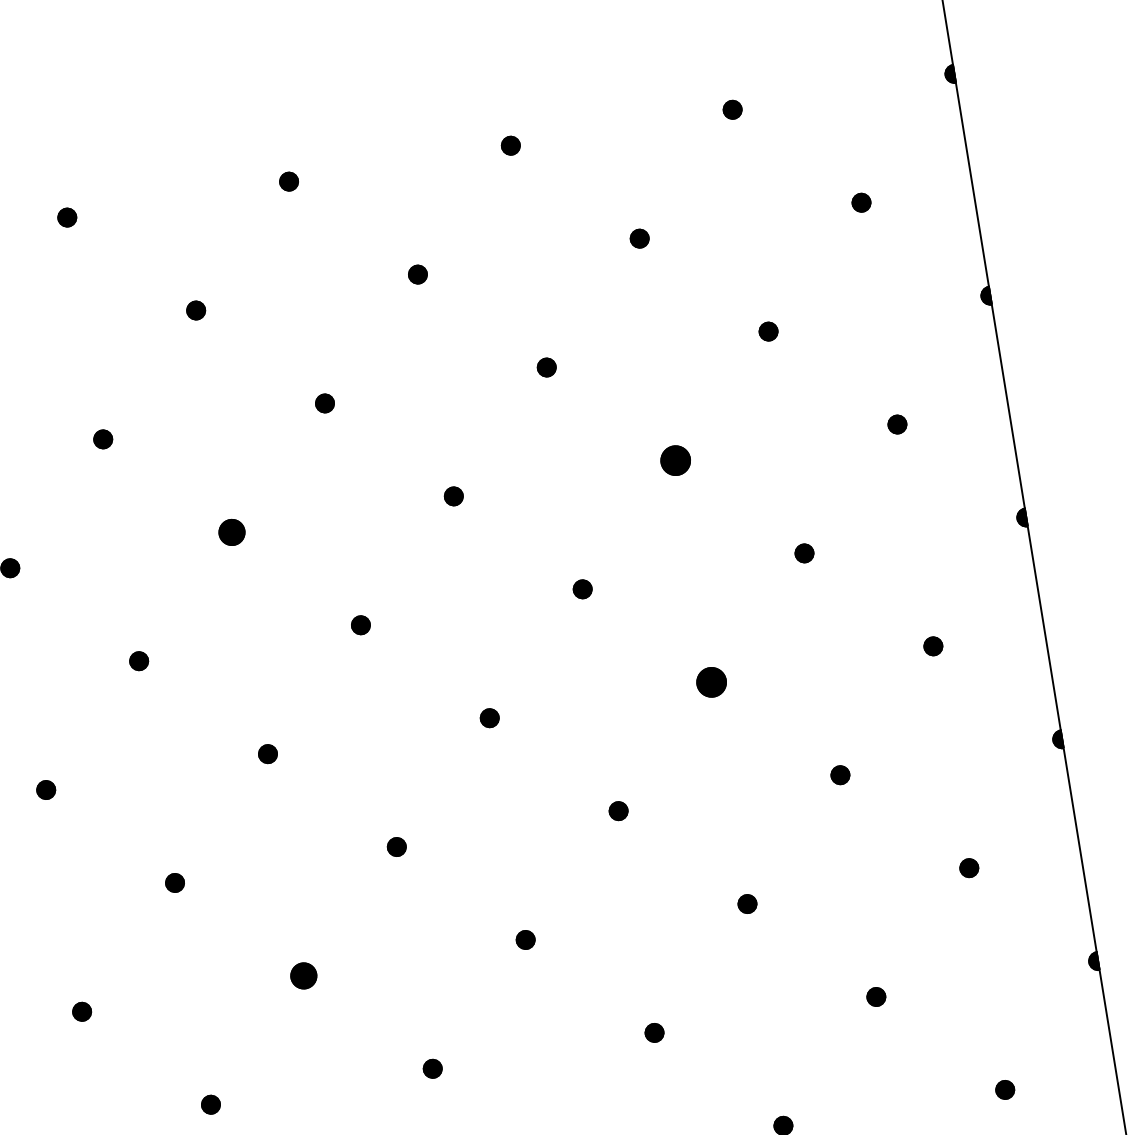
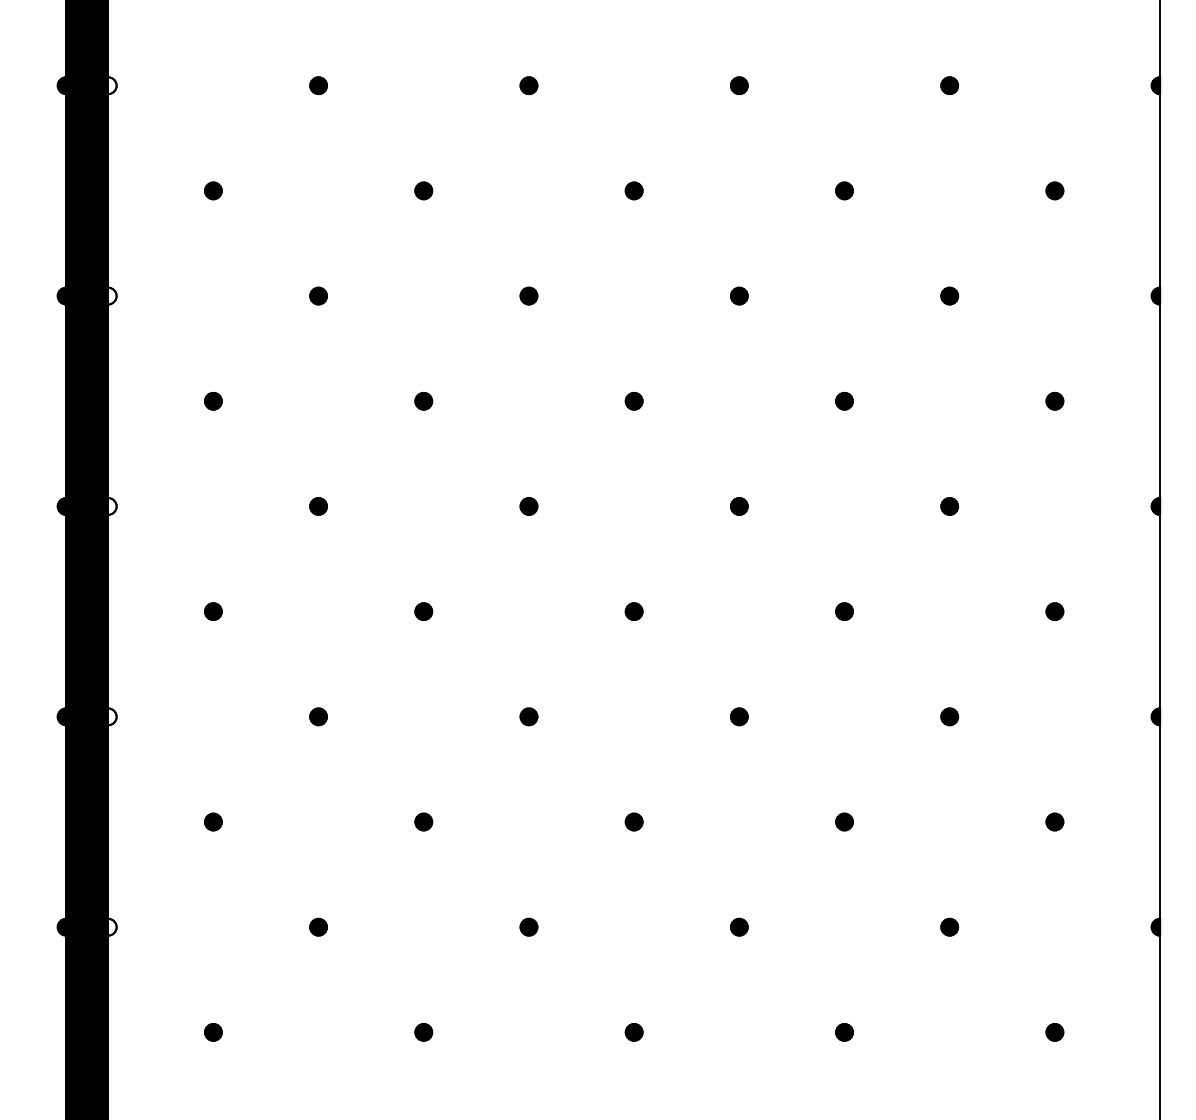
part: (675, 459) -> (844, 400), size x0.62
part: (231, 531) -> (423, 400), size x0.71
part: (711, 682) -> (844, 611), size x0.62
part: (303, 975) -> (423, 821), size x0.71

